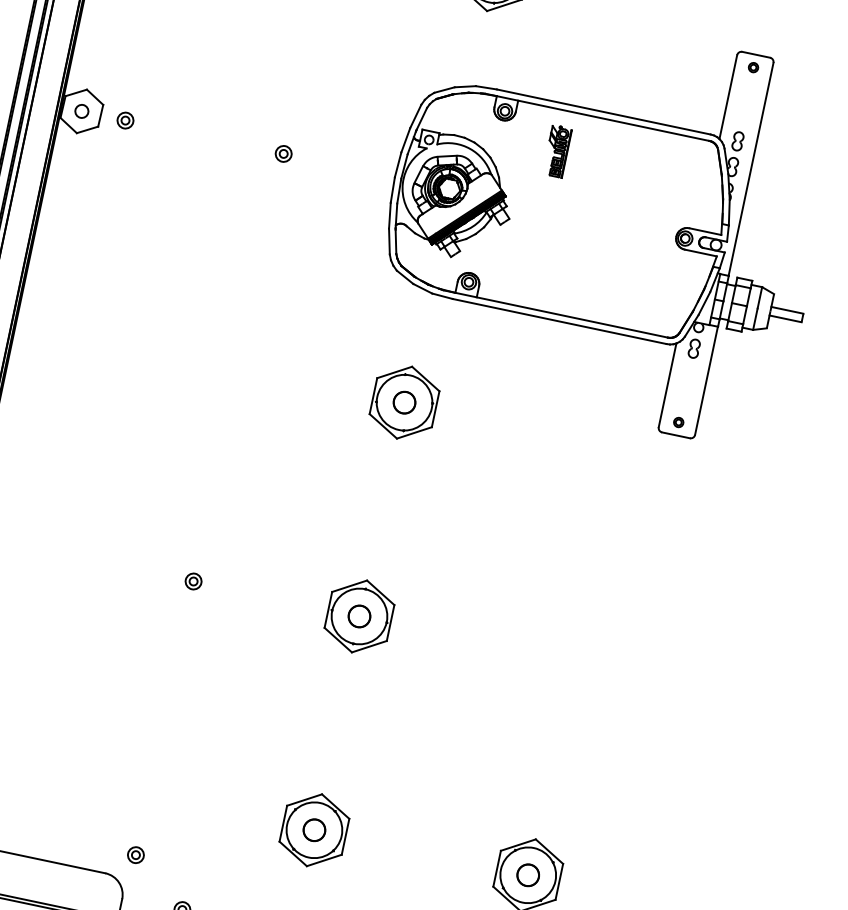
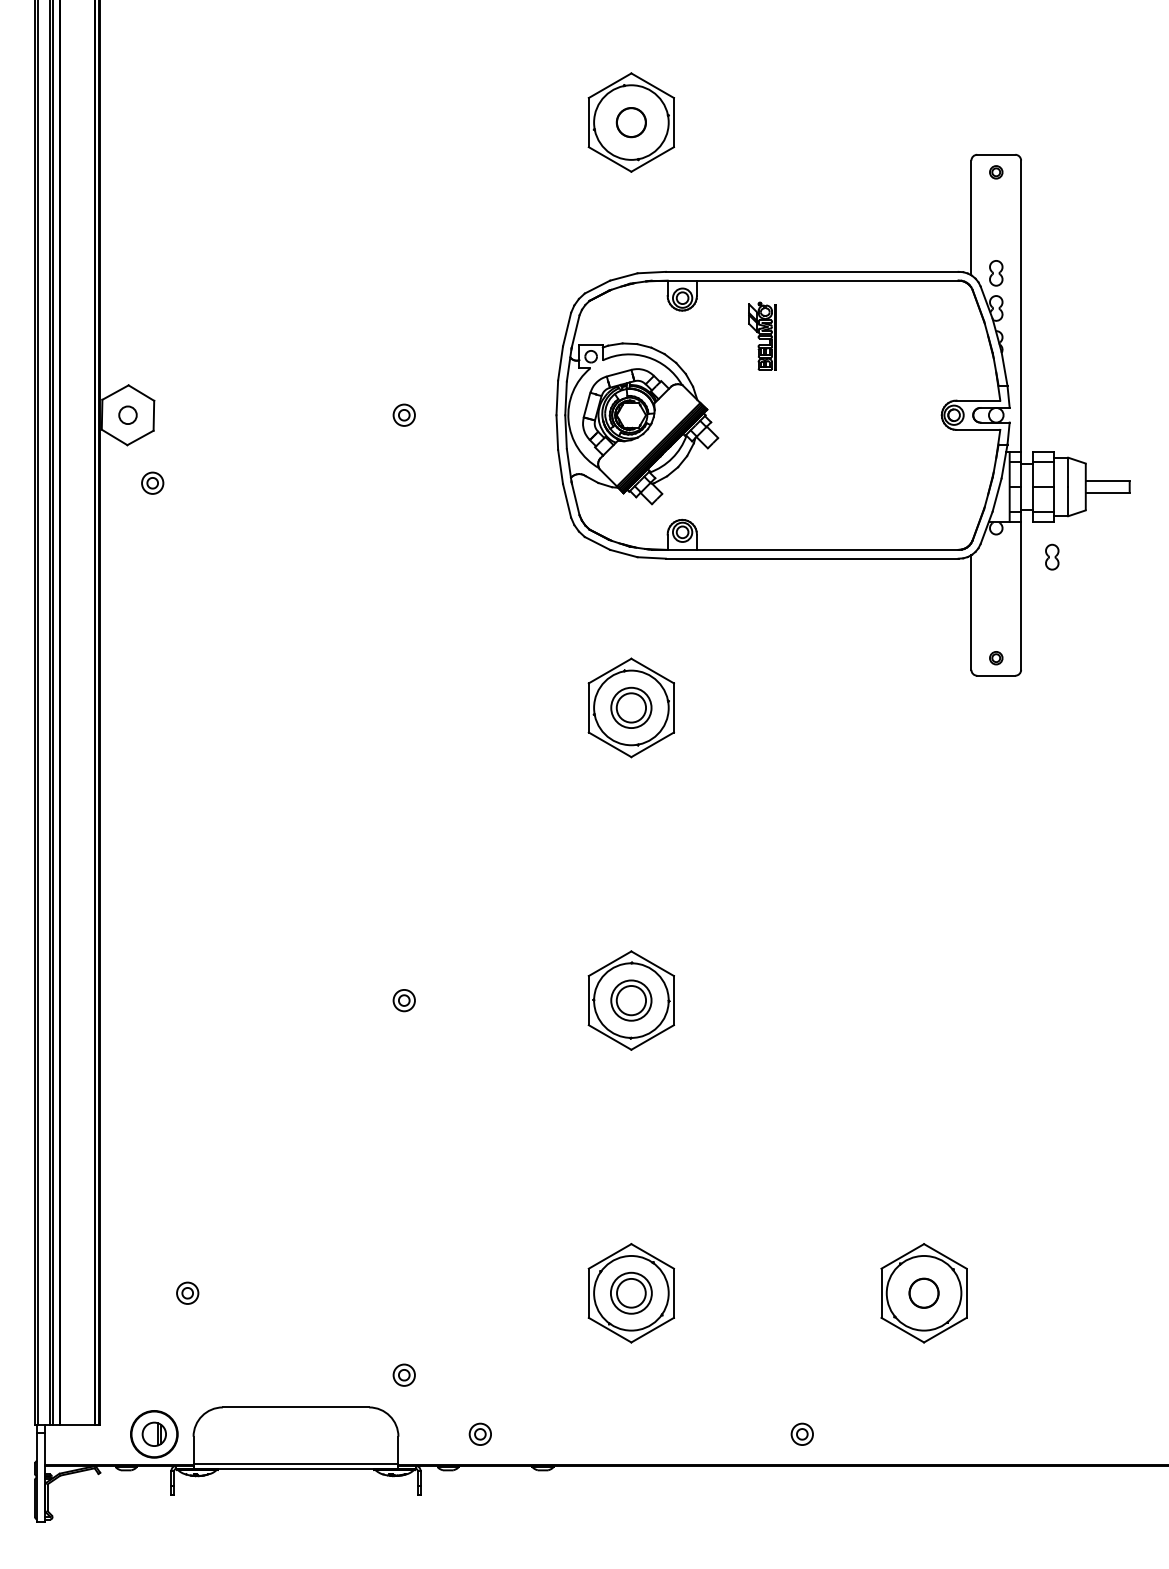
part: (125, 120) -> (152, 482), moved
part: (694, 348) -> (1052, 556), moved
circle: (404, 402) -> (631, 707), size x1.4
circle: (359, 616) -> (631, 1000), size x1.4
circle: (314, 829) -> (631, 1292), size x1.4

